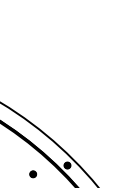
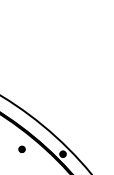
part: (32, 173) -> (21, 148), moved

